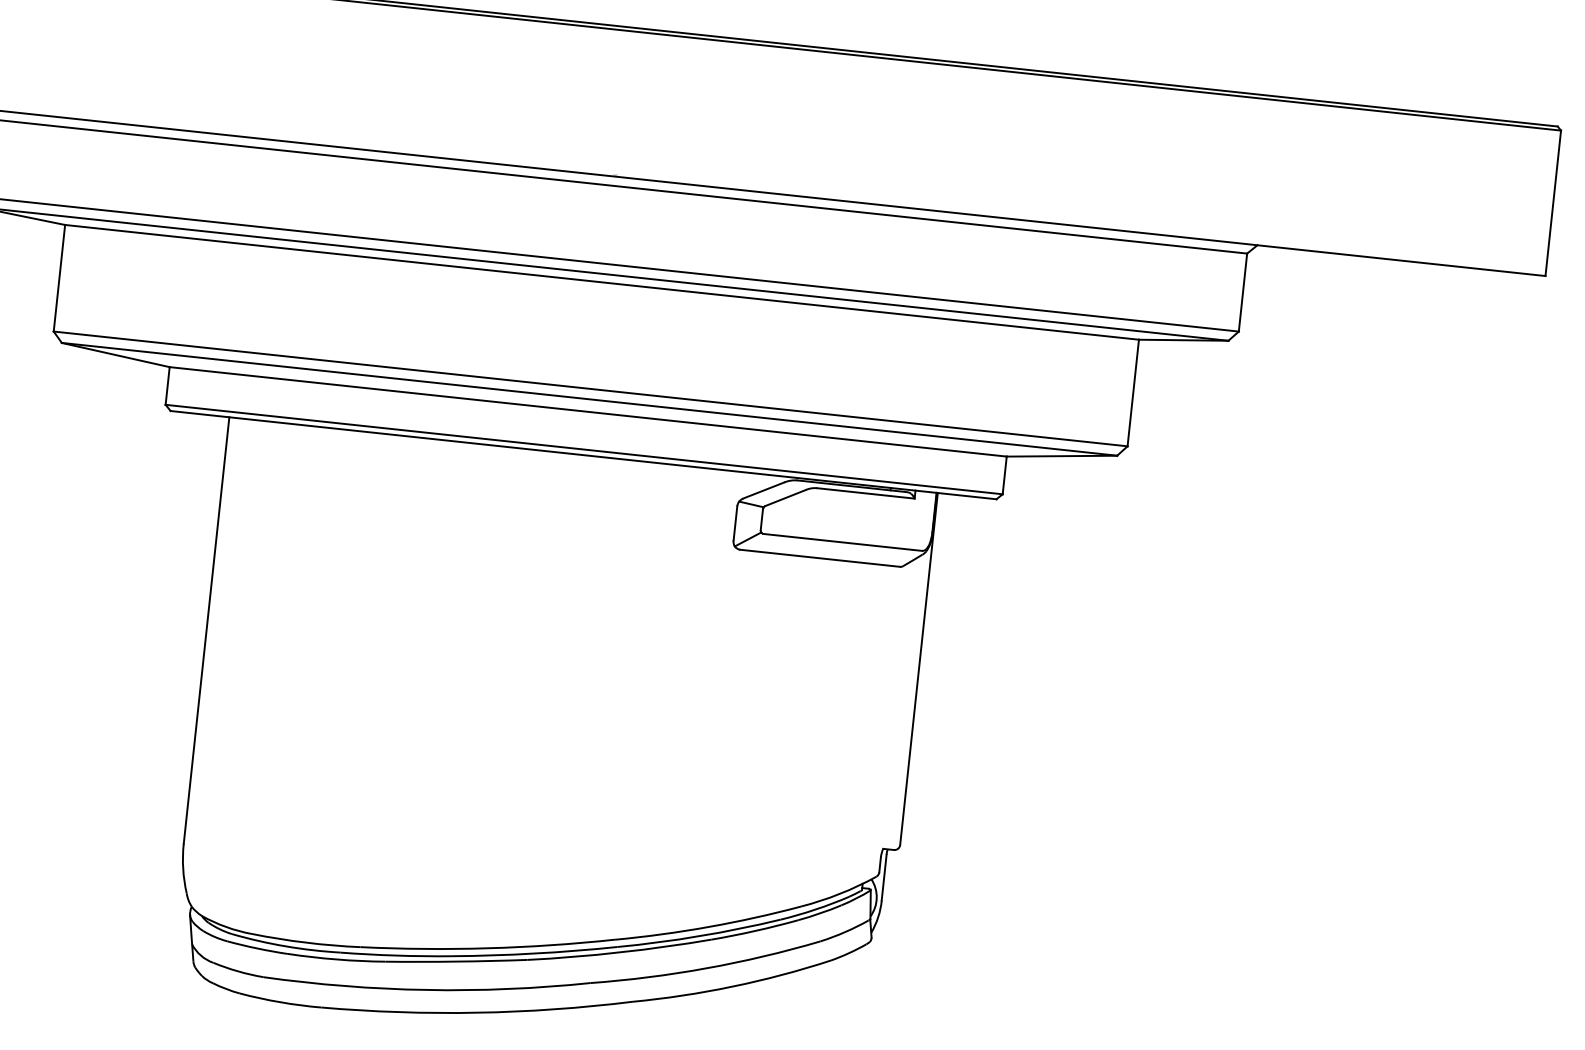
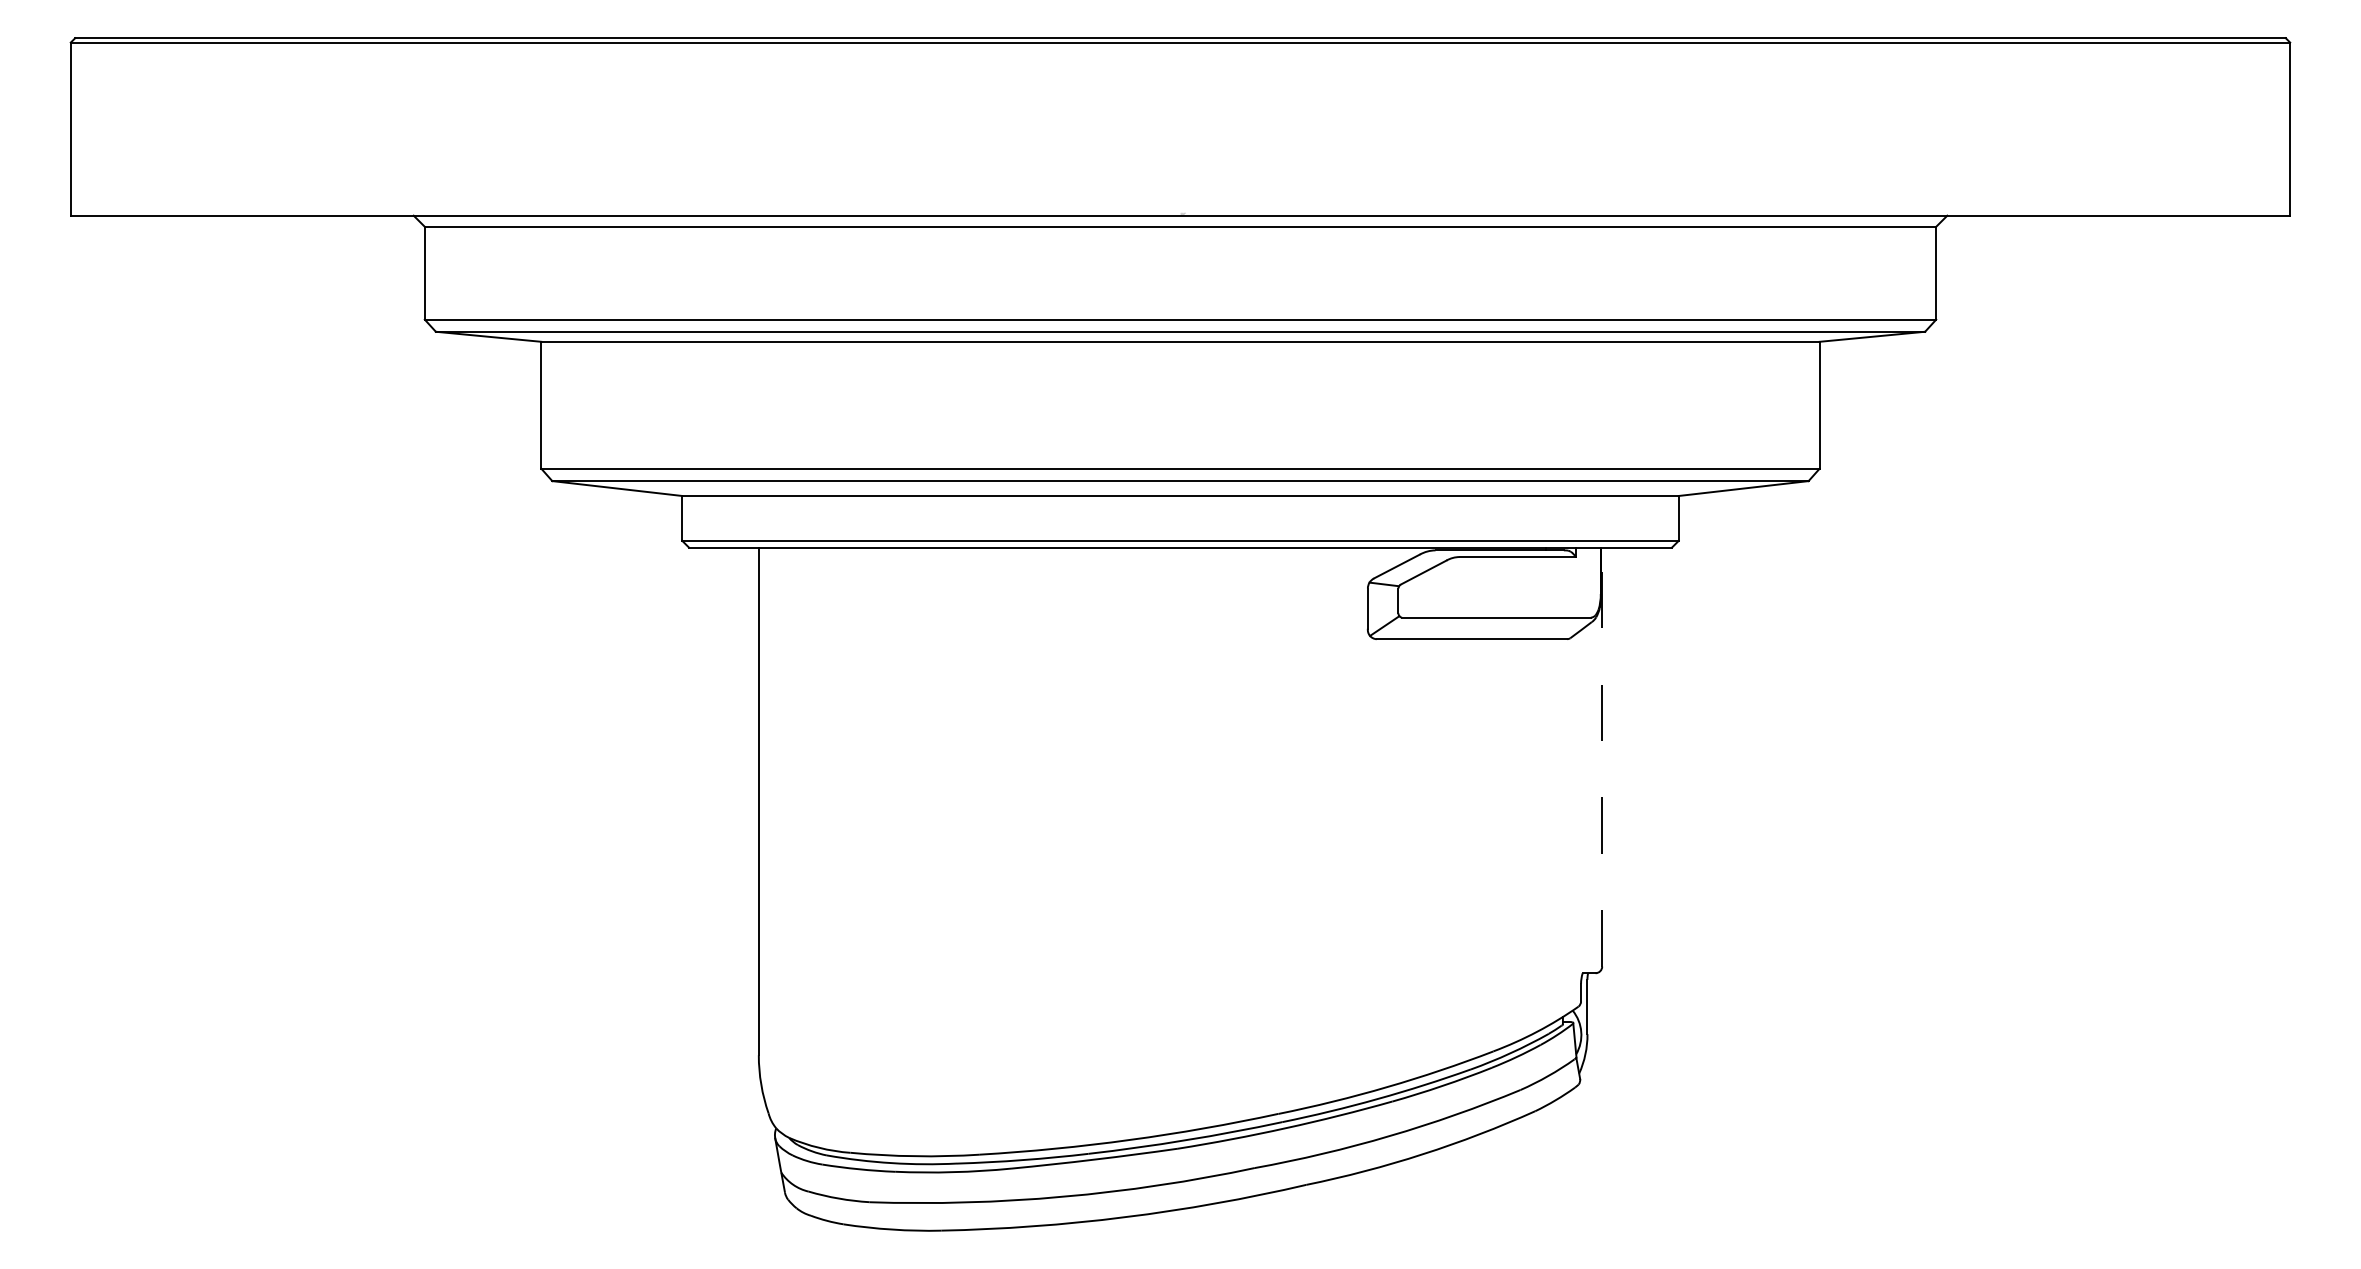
line: (919, 669) -> (1602, 757), solid -> dashed

